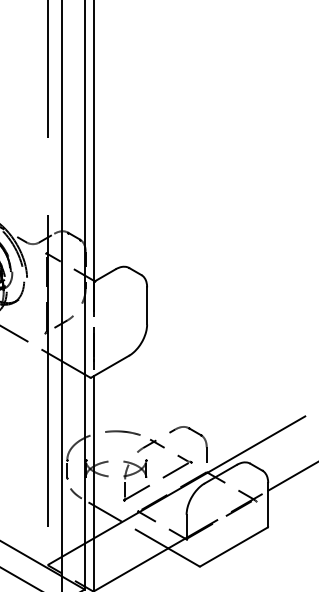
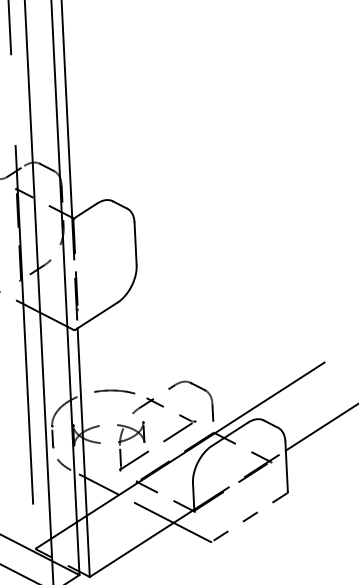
line: (234, 546) -> (250, 516), solid -> dashed

